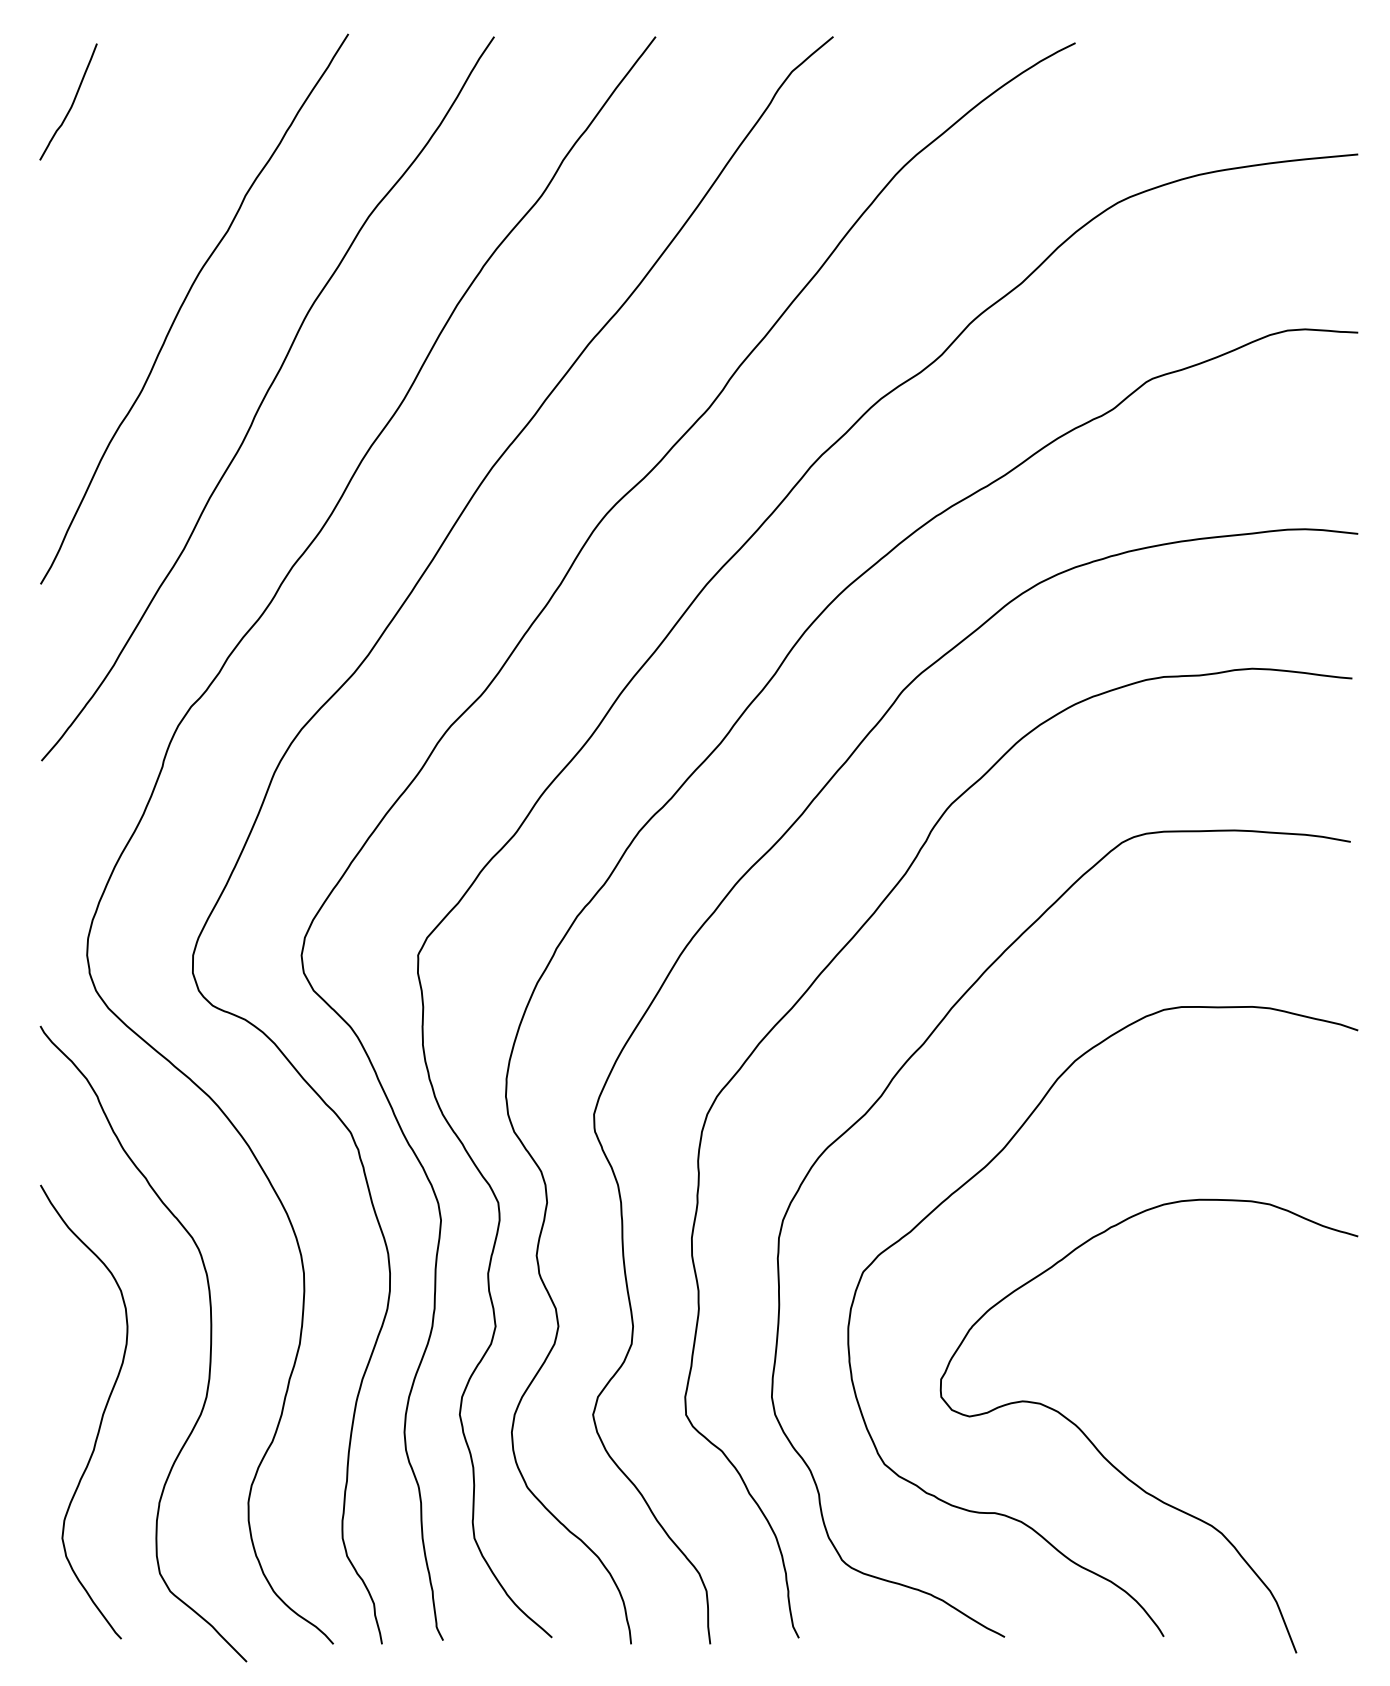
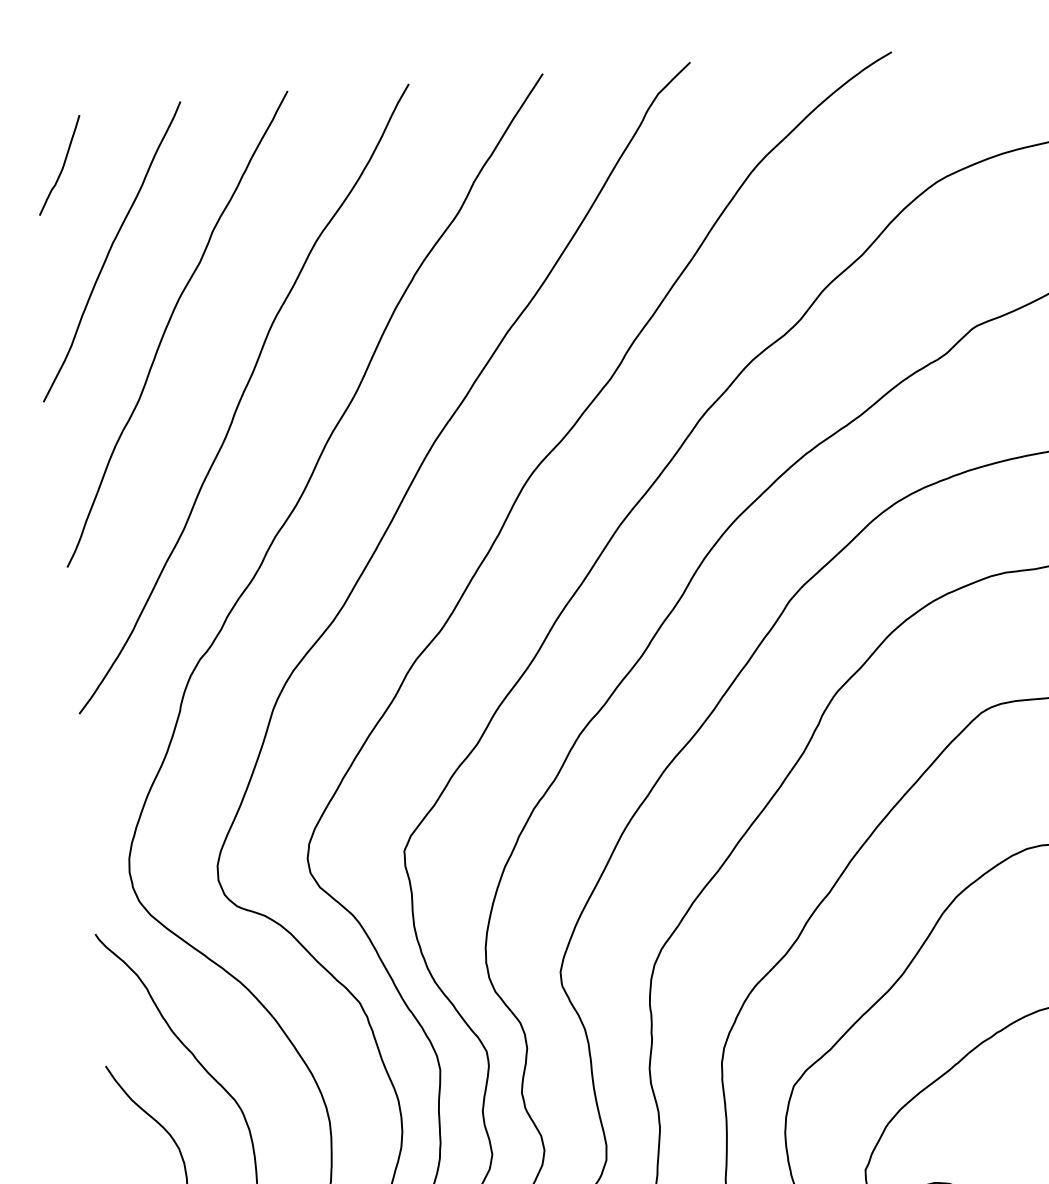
curve: (121, 209) -> (110, 251), added

